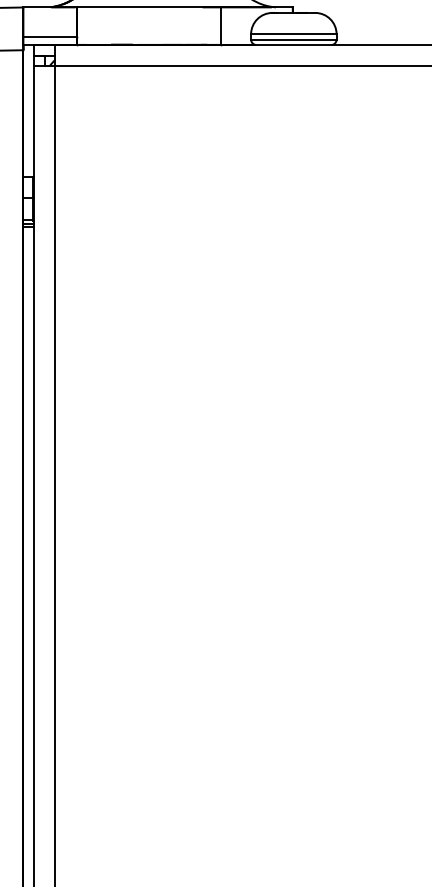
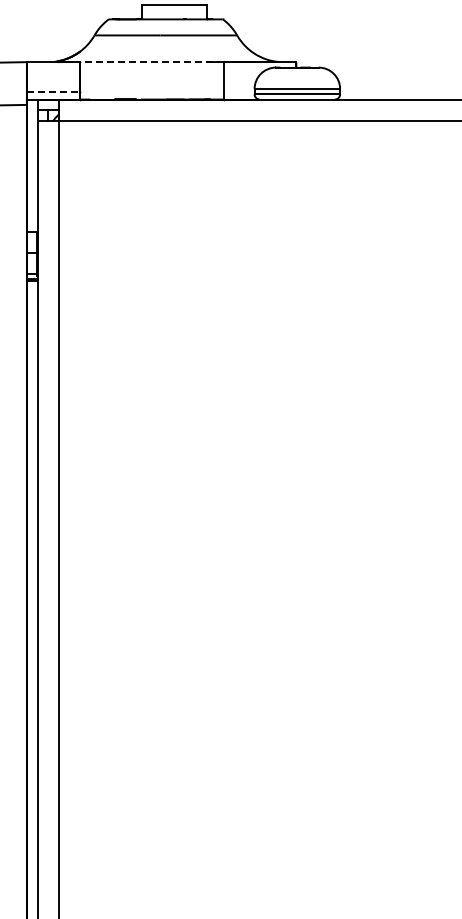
line: (148, 7) -> (152, 62), solid -> dashed
line: (49, 37) -> (53, 92), solid -> dashed

